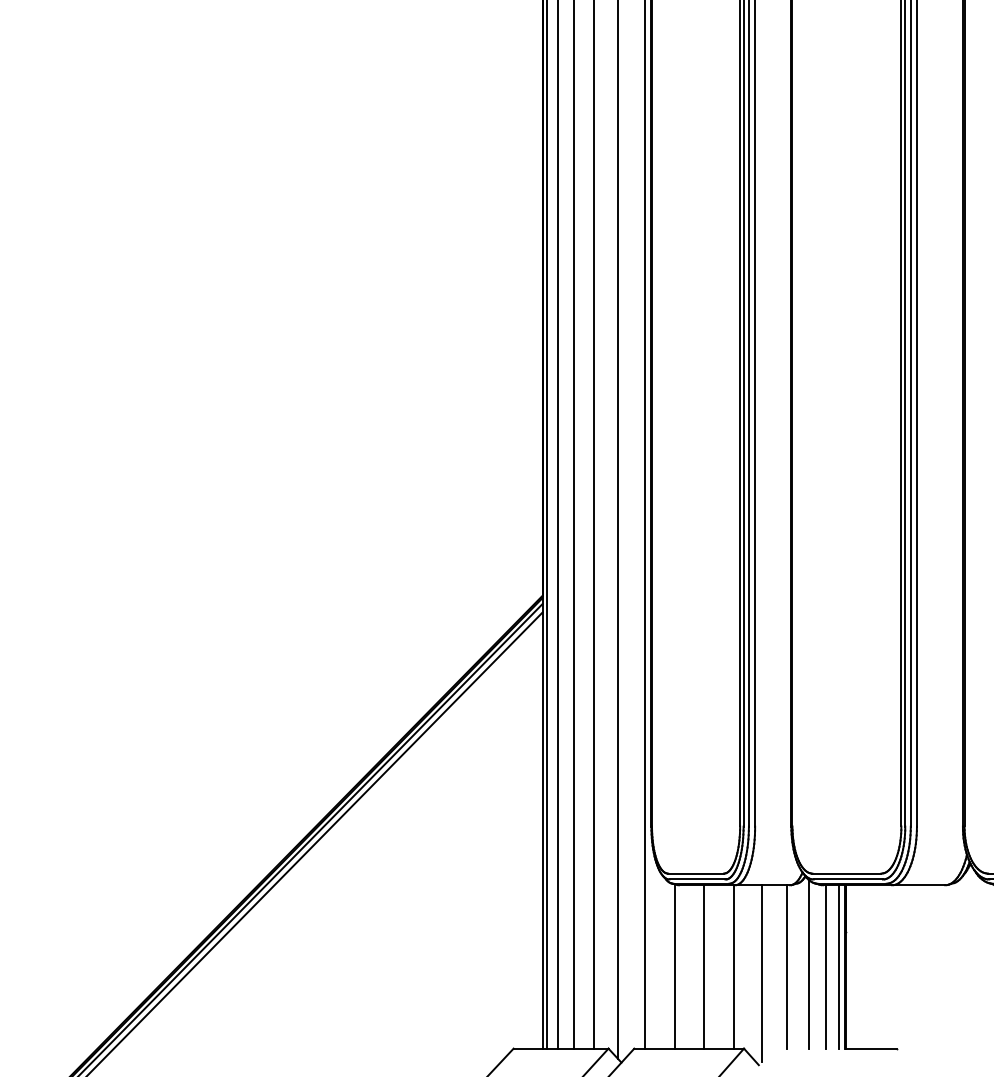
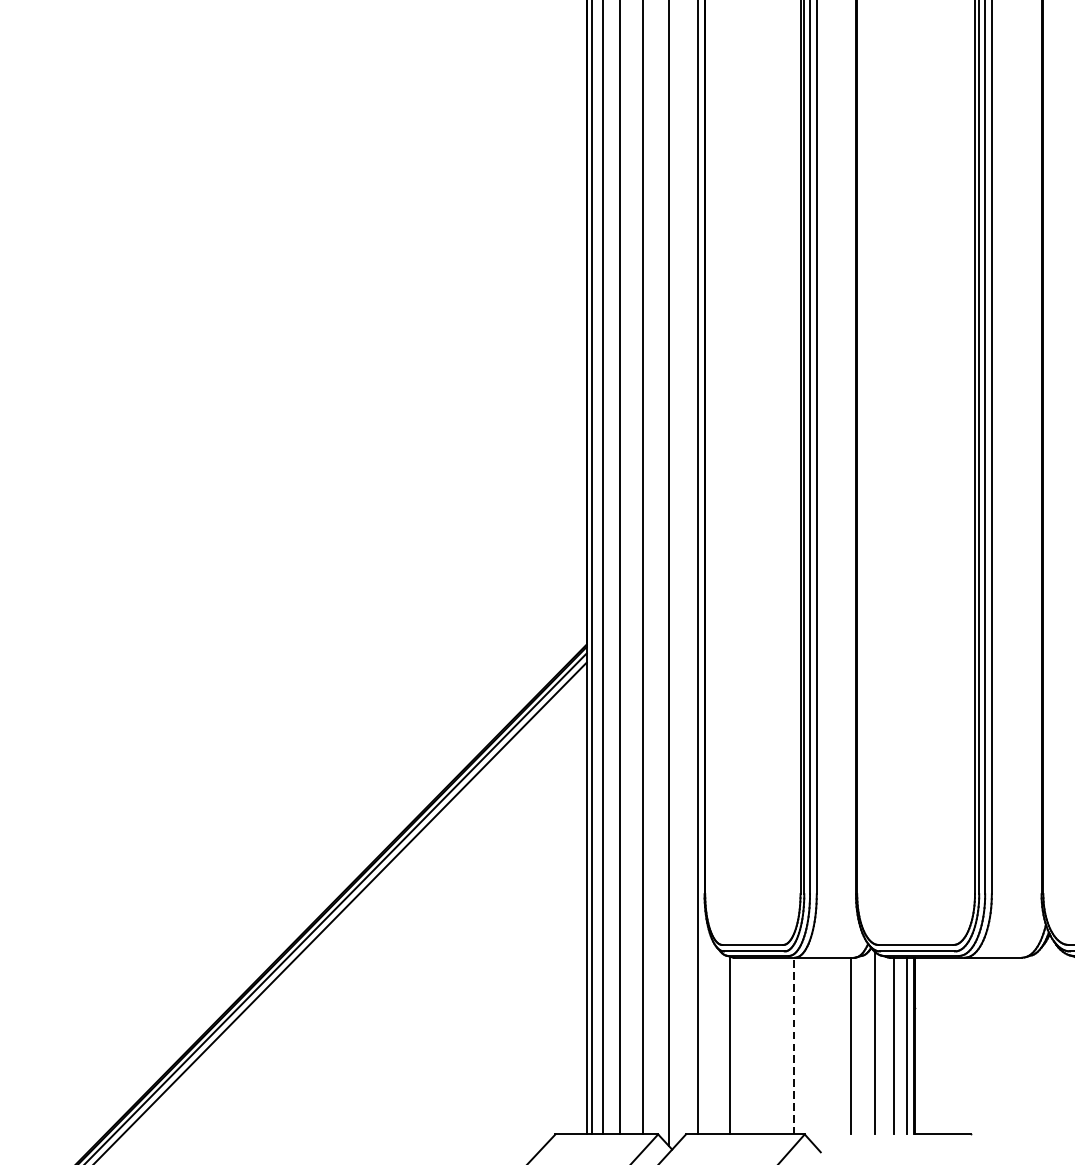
line: (704, 966) -> (761, 1045), removed
line: (733, 966) -> (793, 1045), solid -> dashed
line: (761, 973) -> (823, 1053), removed

